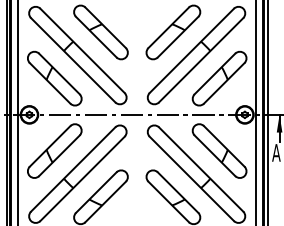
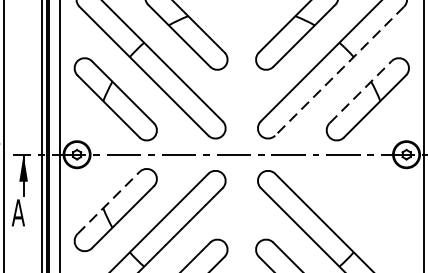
line: (201, 60) -> (340, 71), solid -> dashed
line: (214, 73) -> (360, 91), solid -> dashed
line: (50, 146) -> (109, 203), solid -> dashed
part: (219, 150) -> (367, 209), removed

